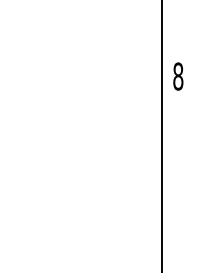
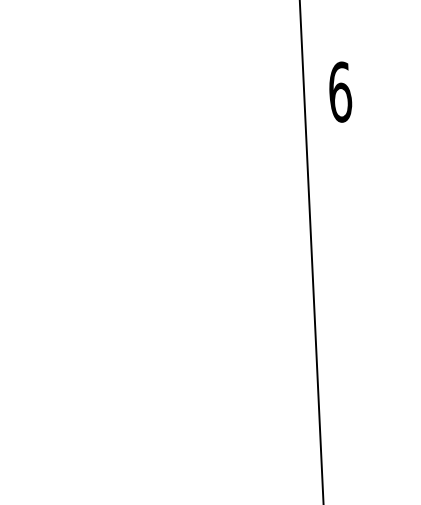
text: (178, 76) -> (340, 92), 8 -> 6

